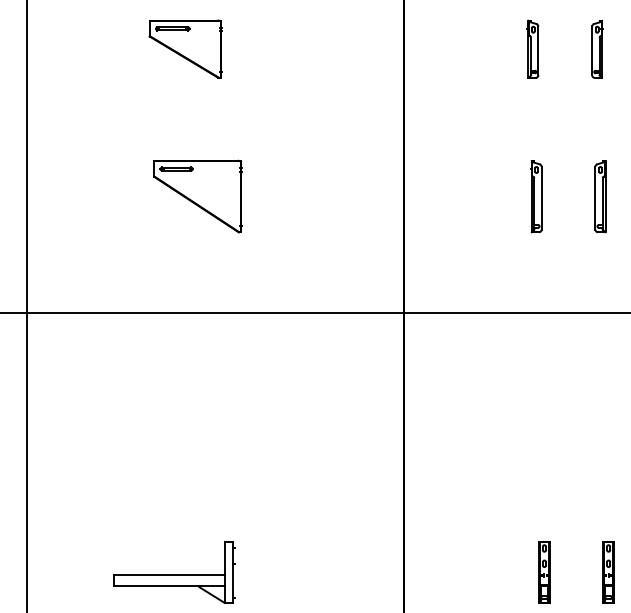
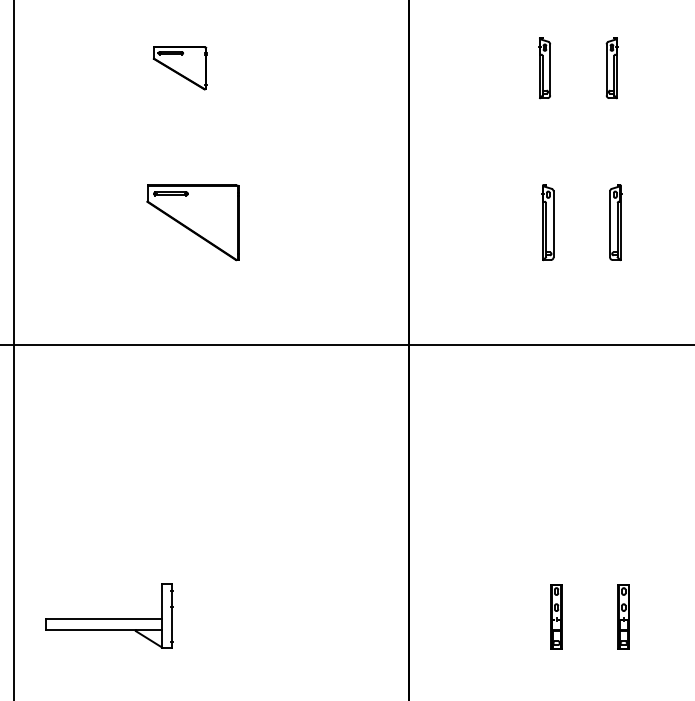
part: (184, 49) -> (179, 68), size x0.7
part: (174, 572) -> (109, 615), moved

